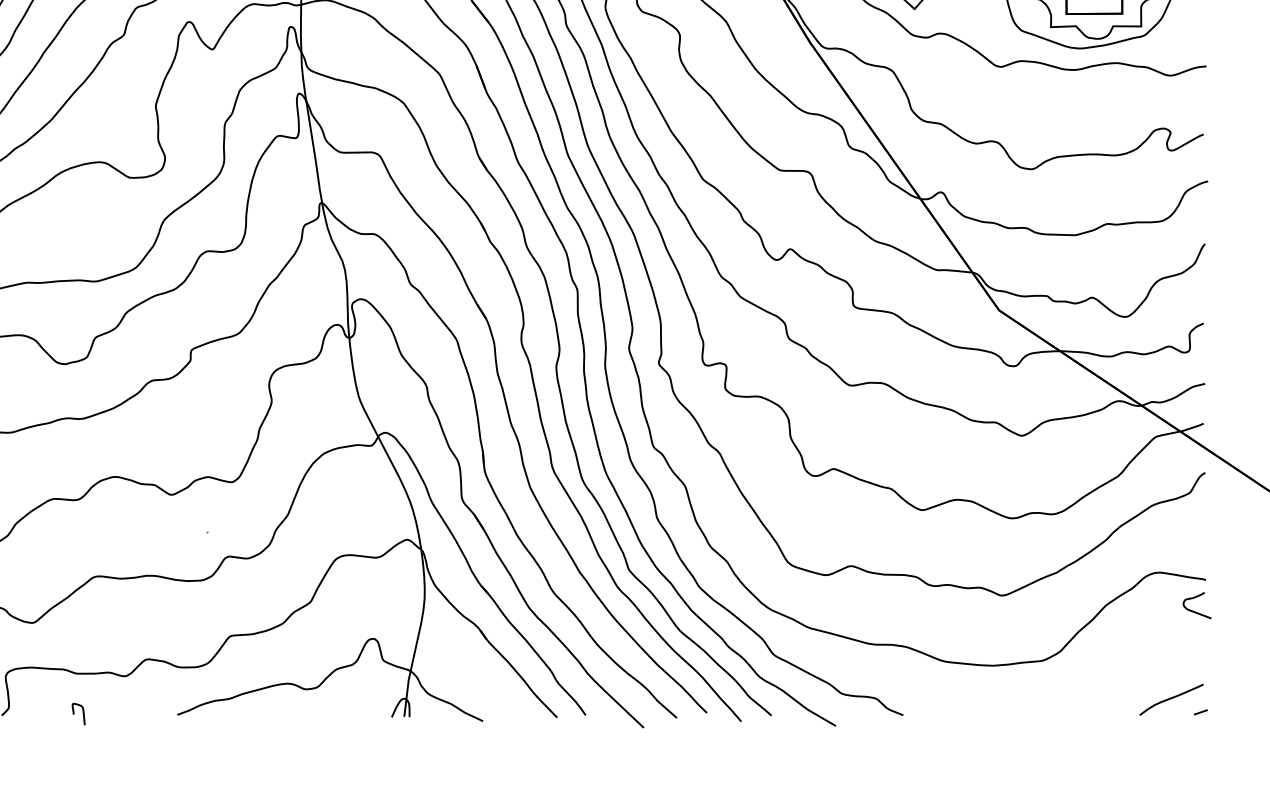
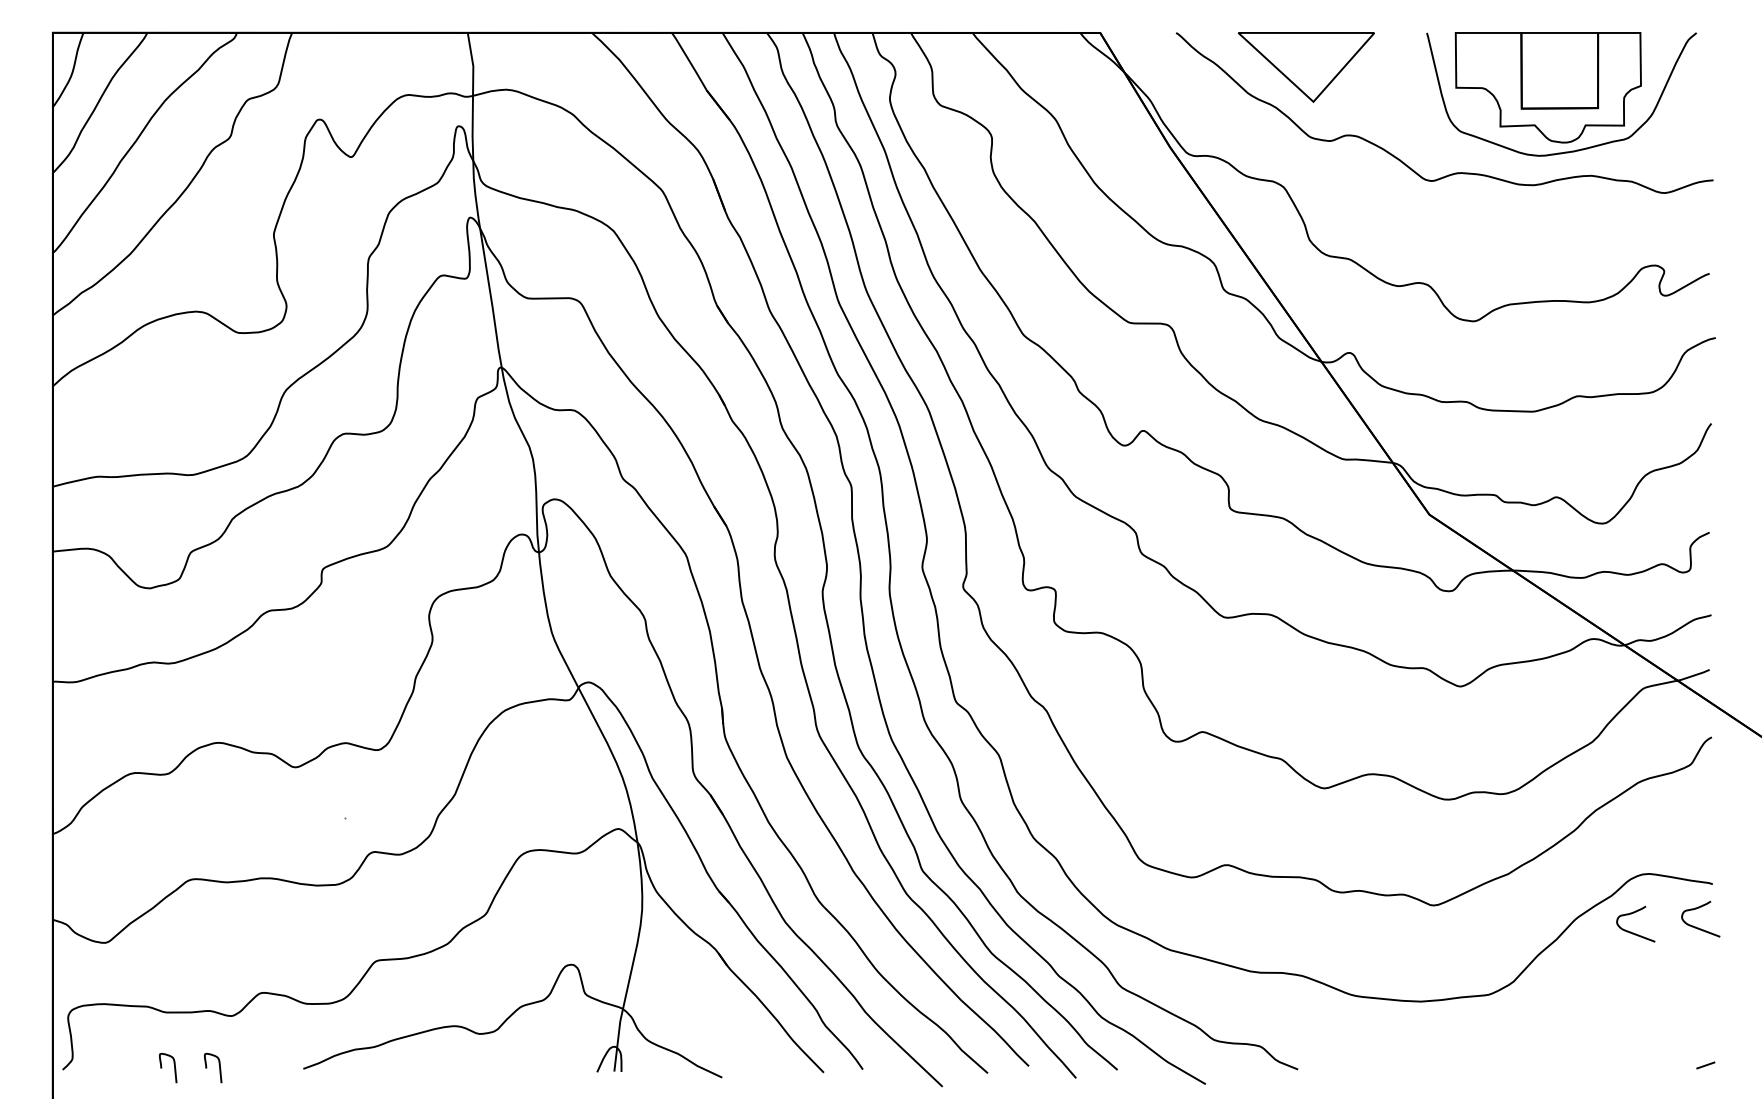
curve: (1148, 615) -> (1633, 932), added
curve: (1171, 699) -> (1665, 1047), removed
curve: (115, 711) -> (218, 1064), added

